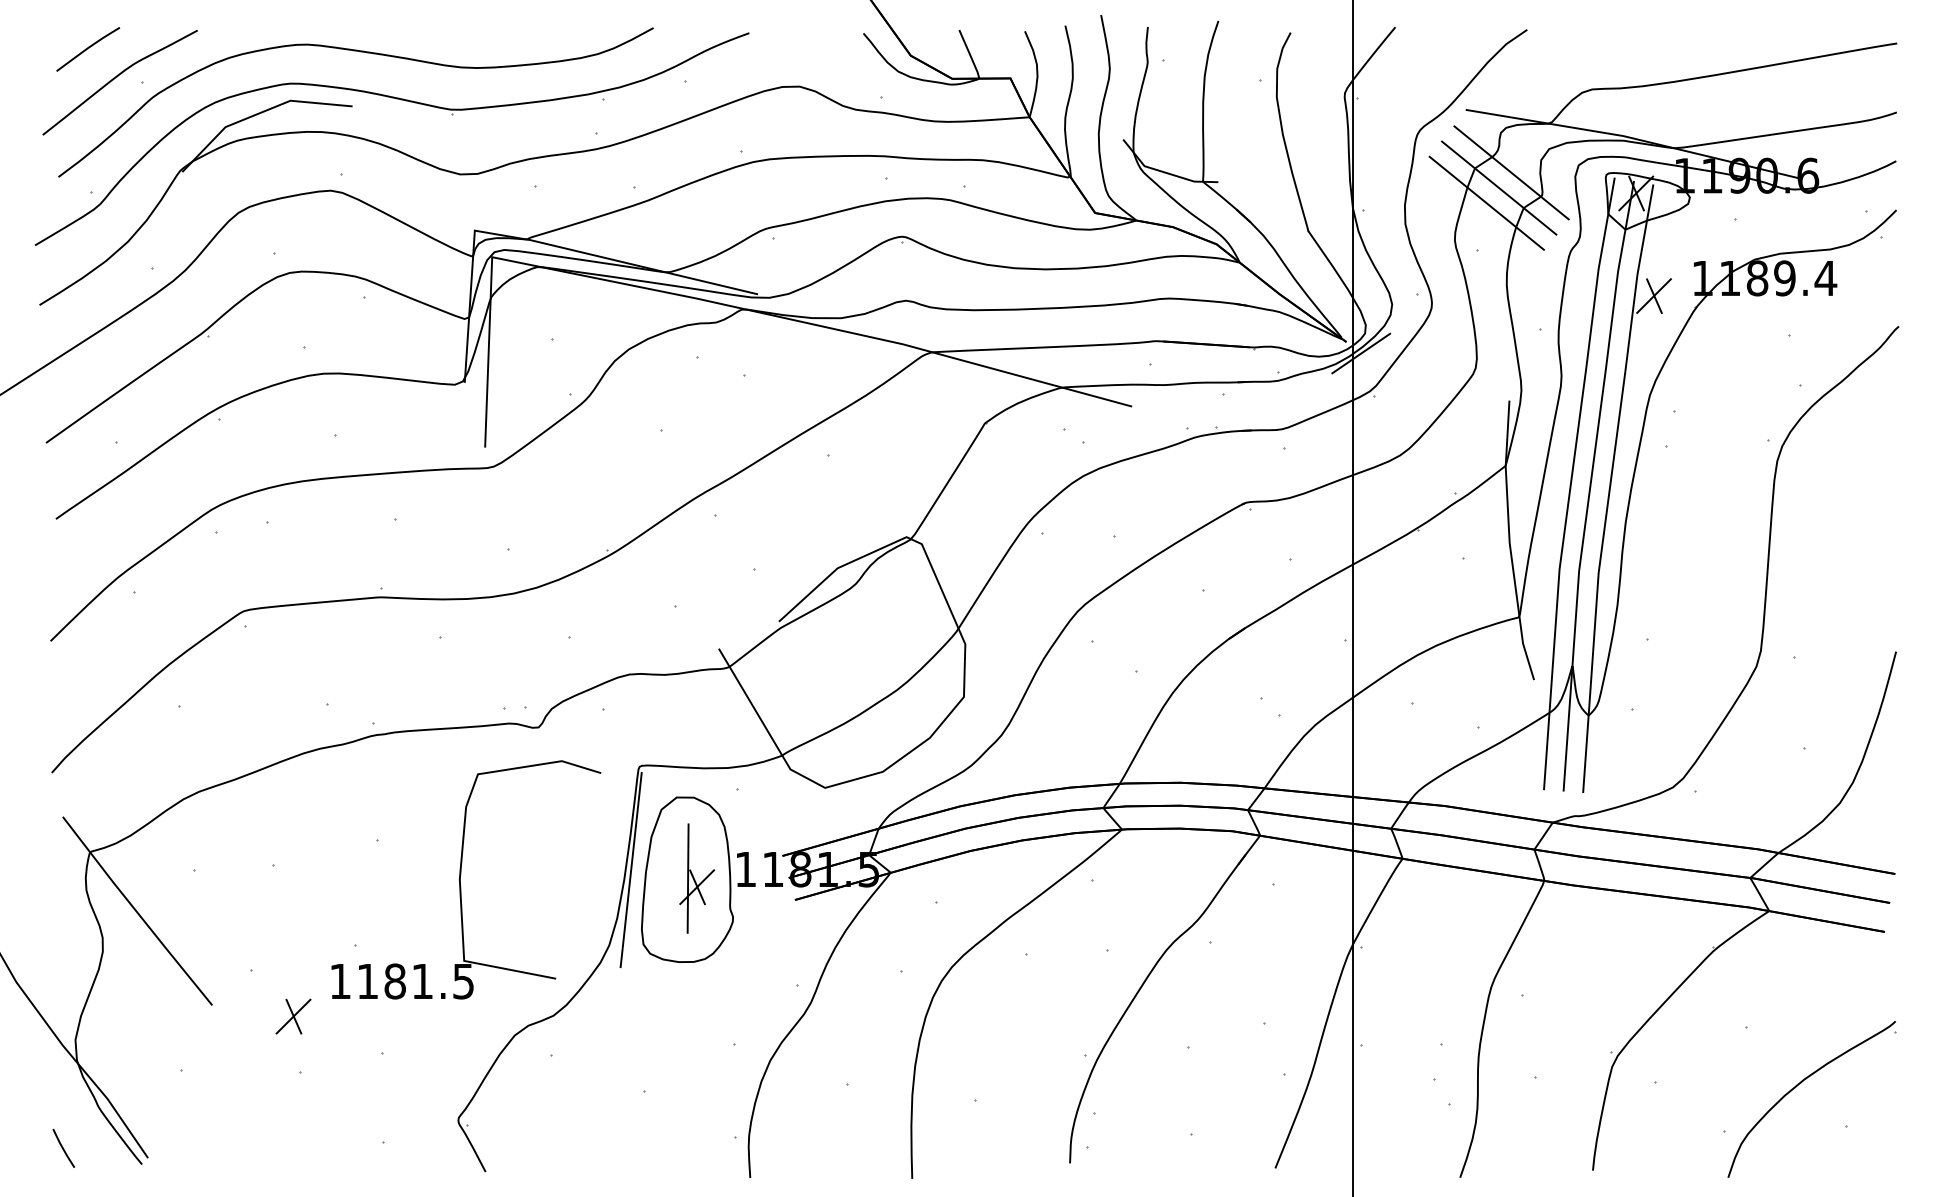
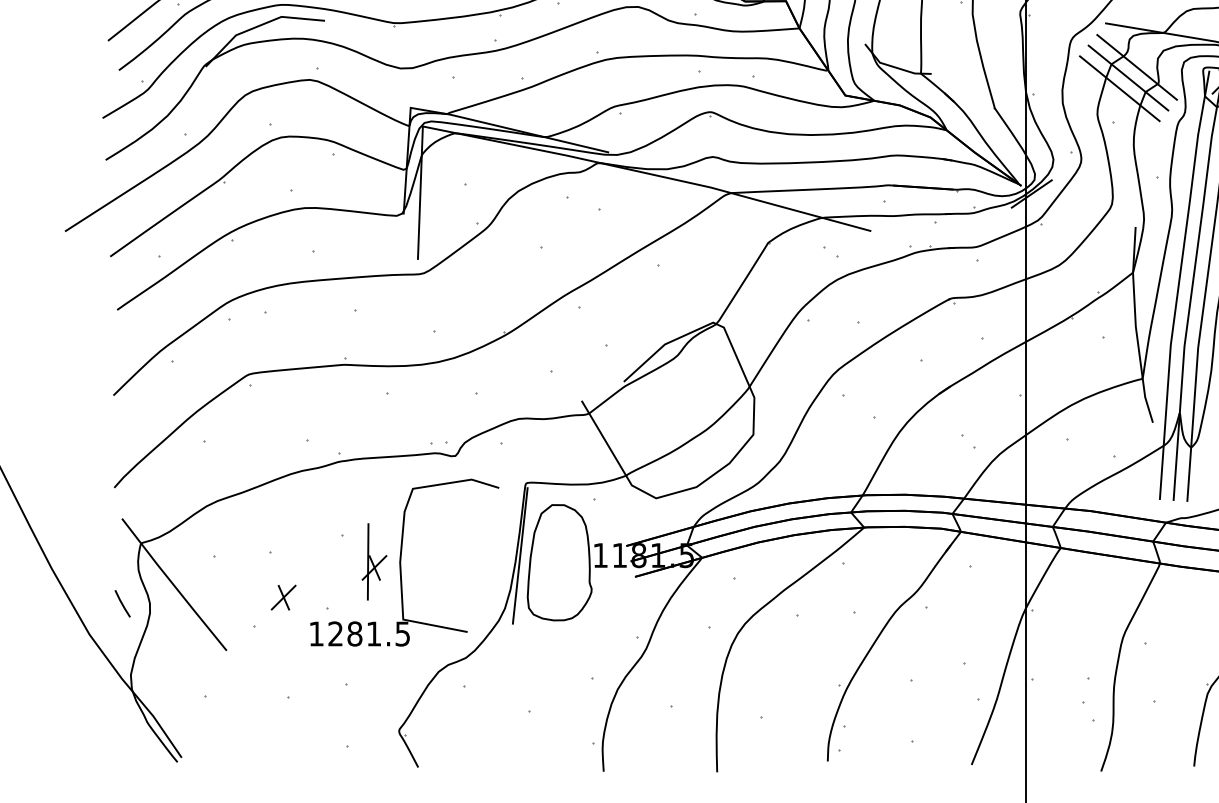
part: (697, 878) -> (374, 561), moved
text: (367, 980) -> (335, 633), 1181.5 -> 1281.5
part: (293, 1016) -> (283, 597), moved
line: (63, 1147) -> (122, 603), moved

